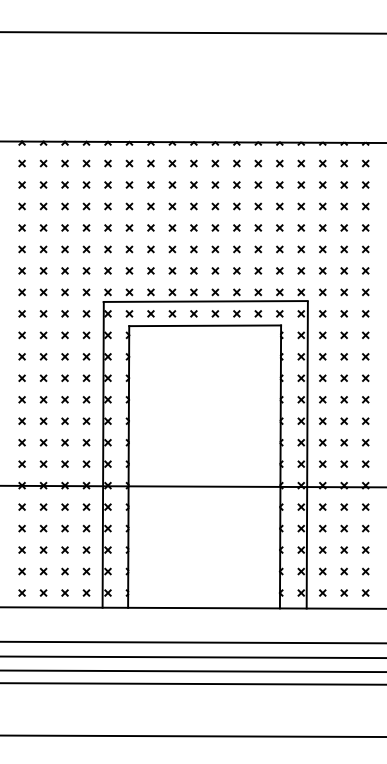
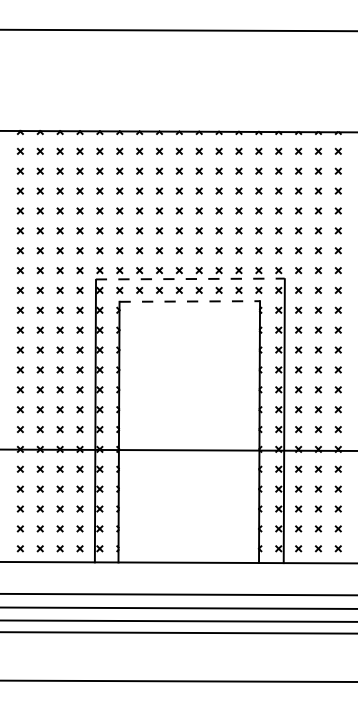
line: (206, 301) -> (191, 279), solid -> dashed
line: (205, 325) -> (190, 301), solid -> dashed

